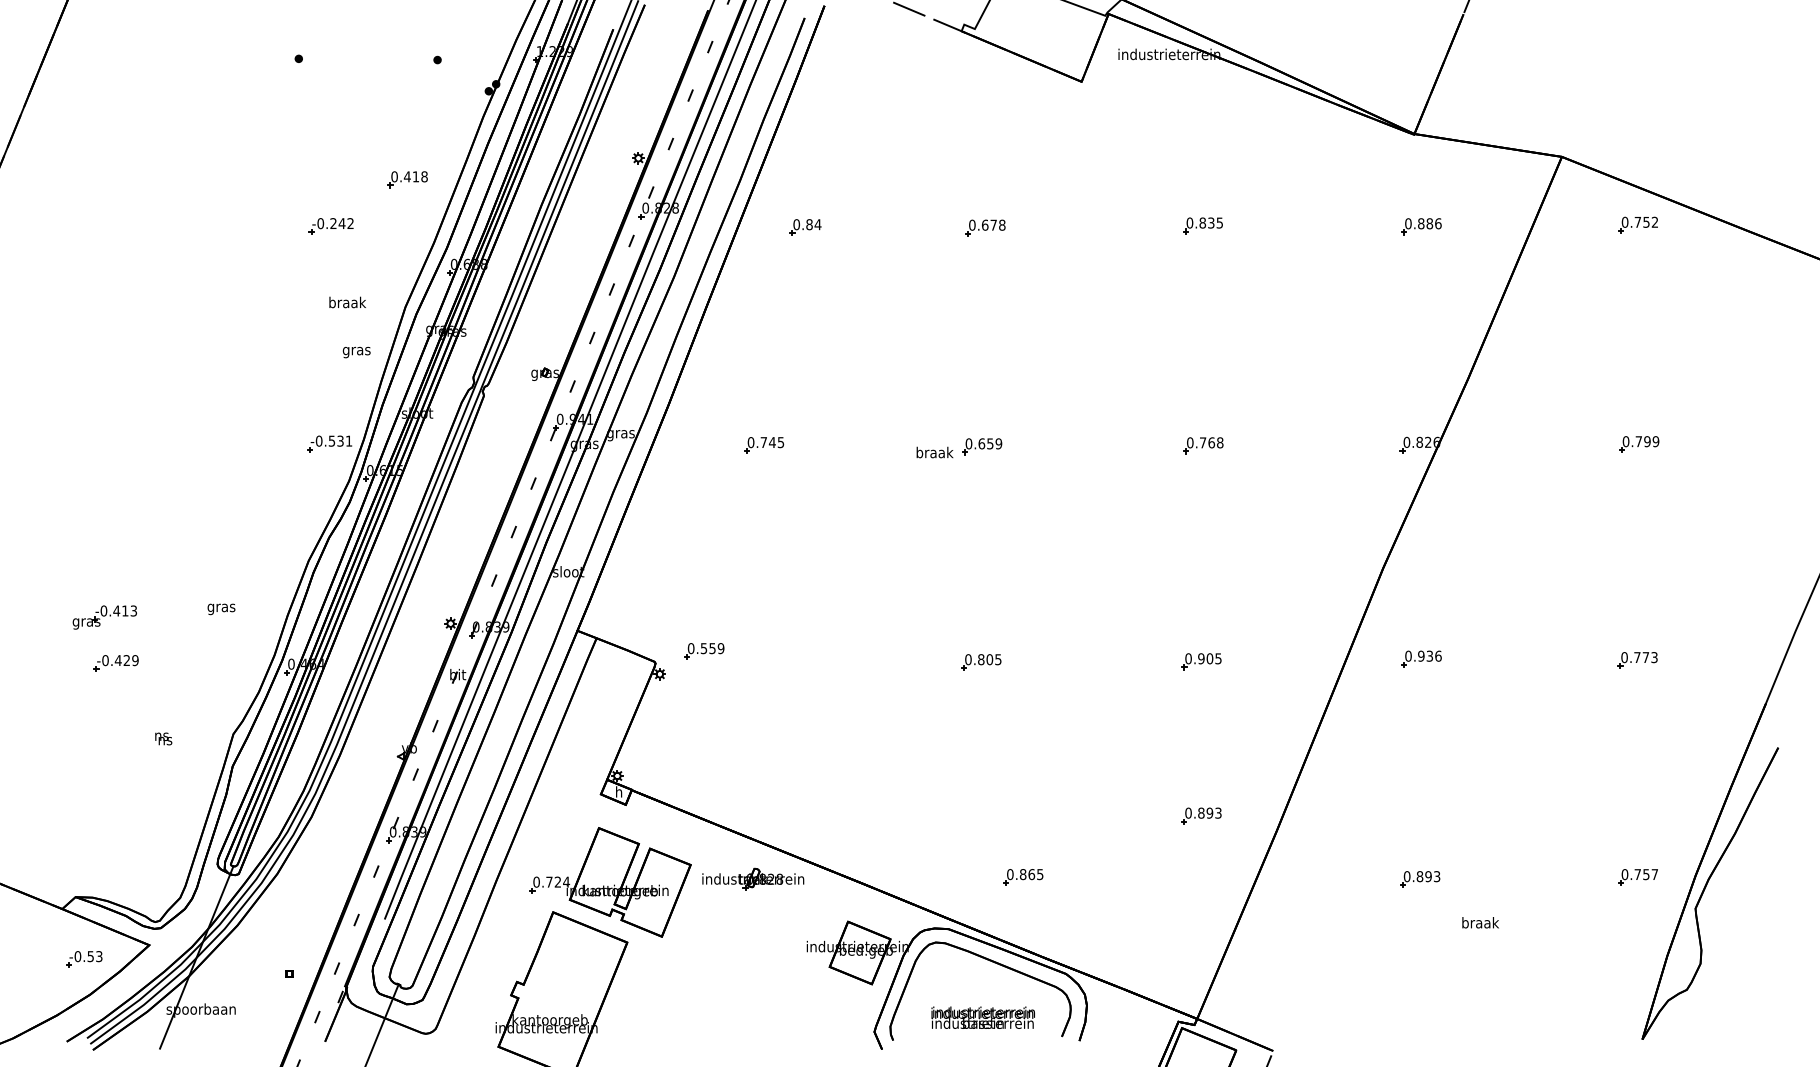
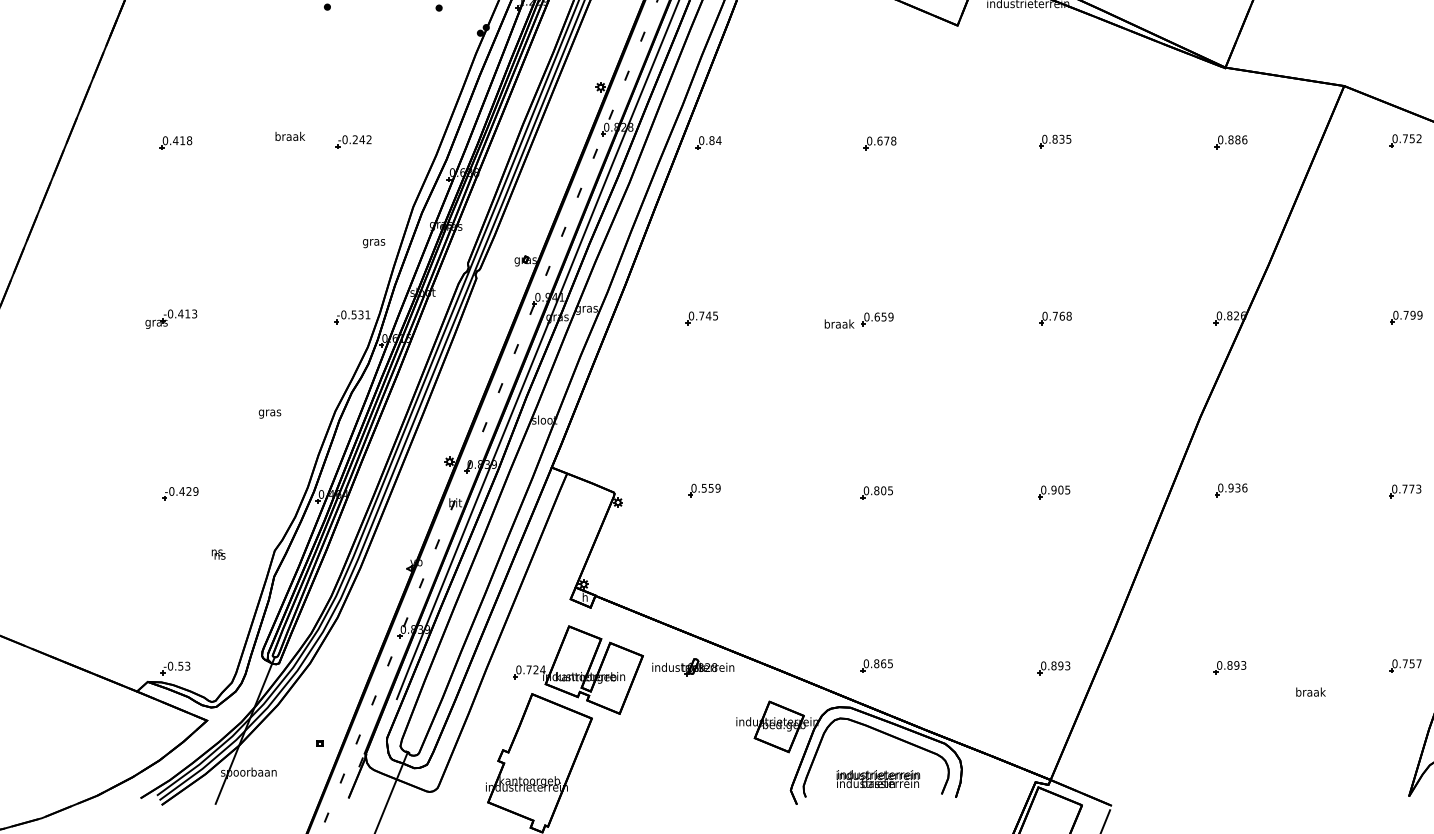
part: (407, 179) -> (175, 142), moved
part: (805, 227) -> (708, 142), moved
text: (347, 302) -> (290, 136), moved
text: (221, 609) -> (270, 414), moved
part: (104, 617) -> (171, 319), moved
part: (704, 651) -> (704, 490), moved
part: (1201, 815) -> (1054, 667), moved
part: (1023, 877) -> (876, 666), moved
text: (1480, 922) -> (1310, 691), moved
part: (84, 959) -> (175, 668), moved

